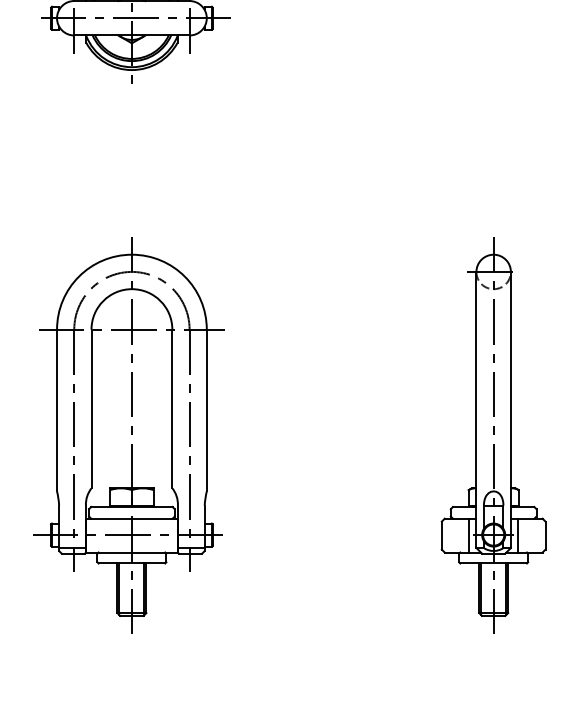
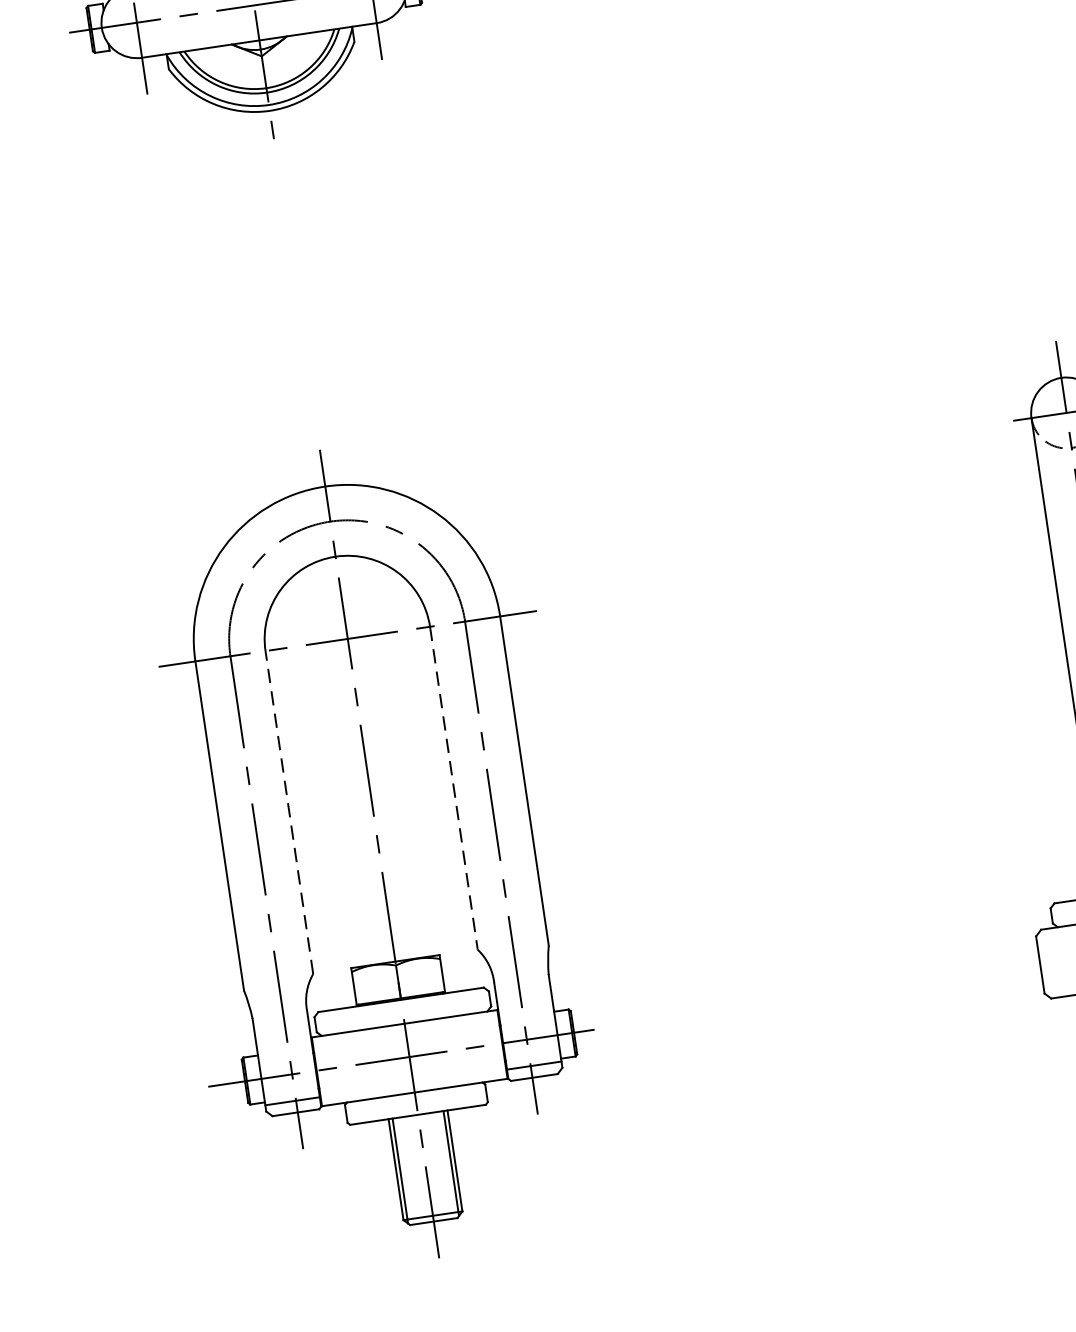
line: (91, 408) -> (289, 811), solid -> dashed
line: (172, 409) -> (454, 789), solid -> dashed

